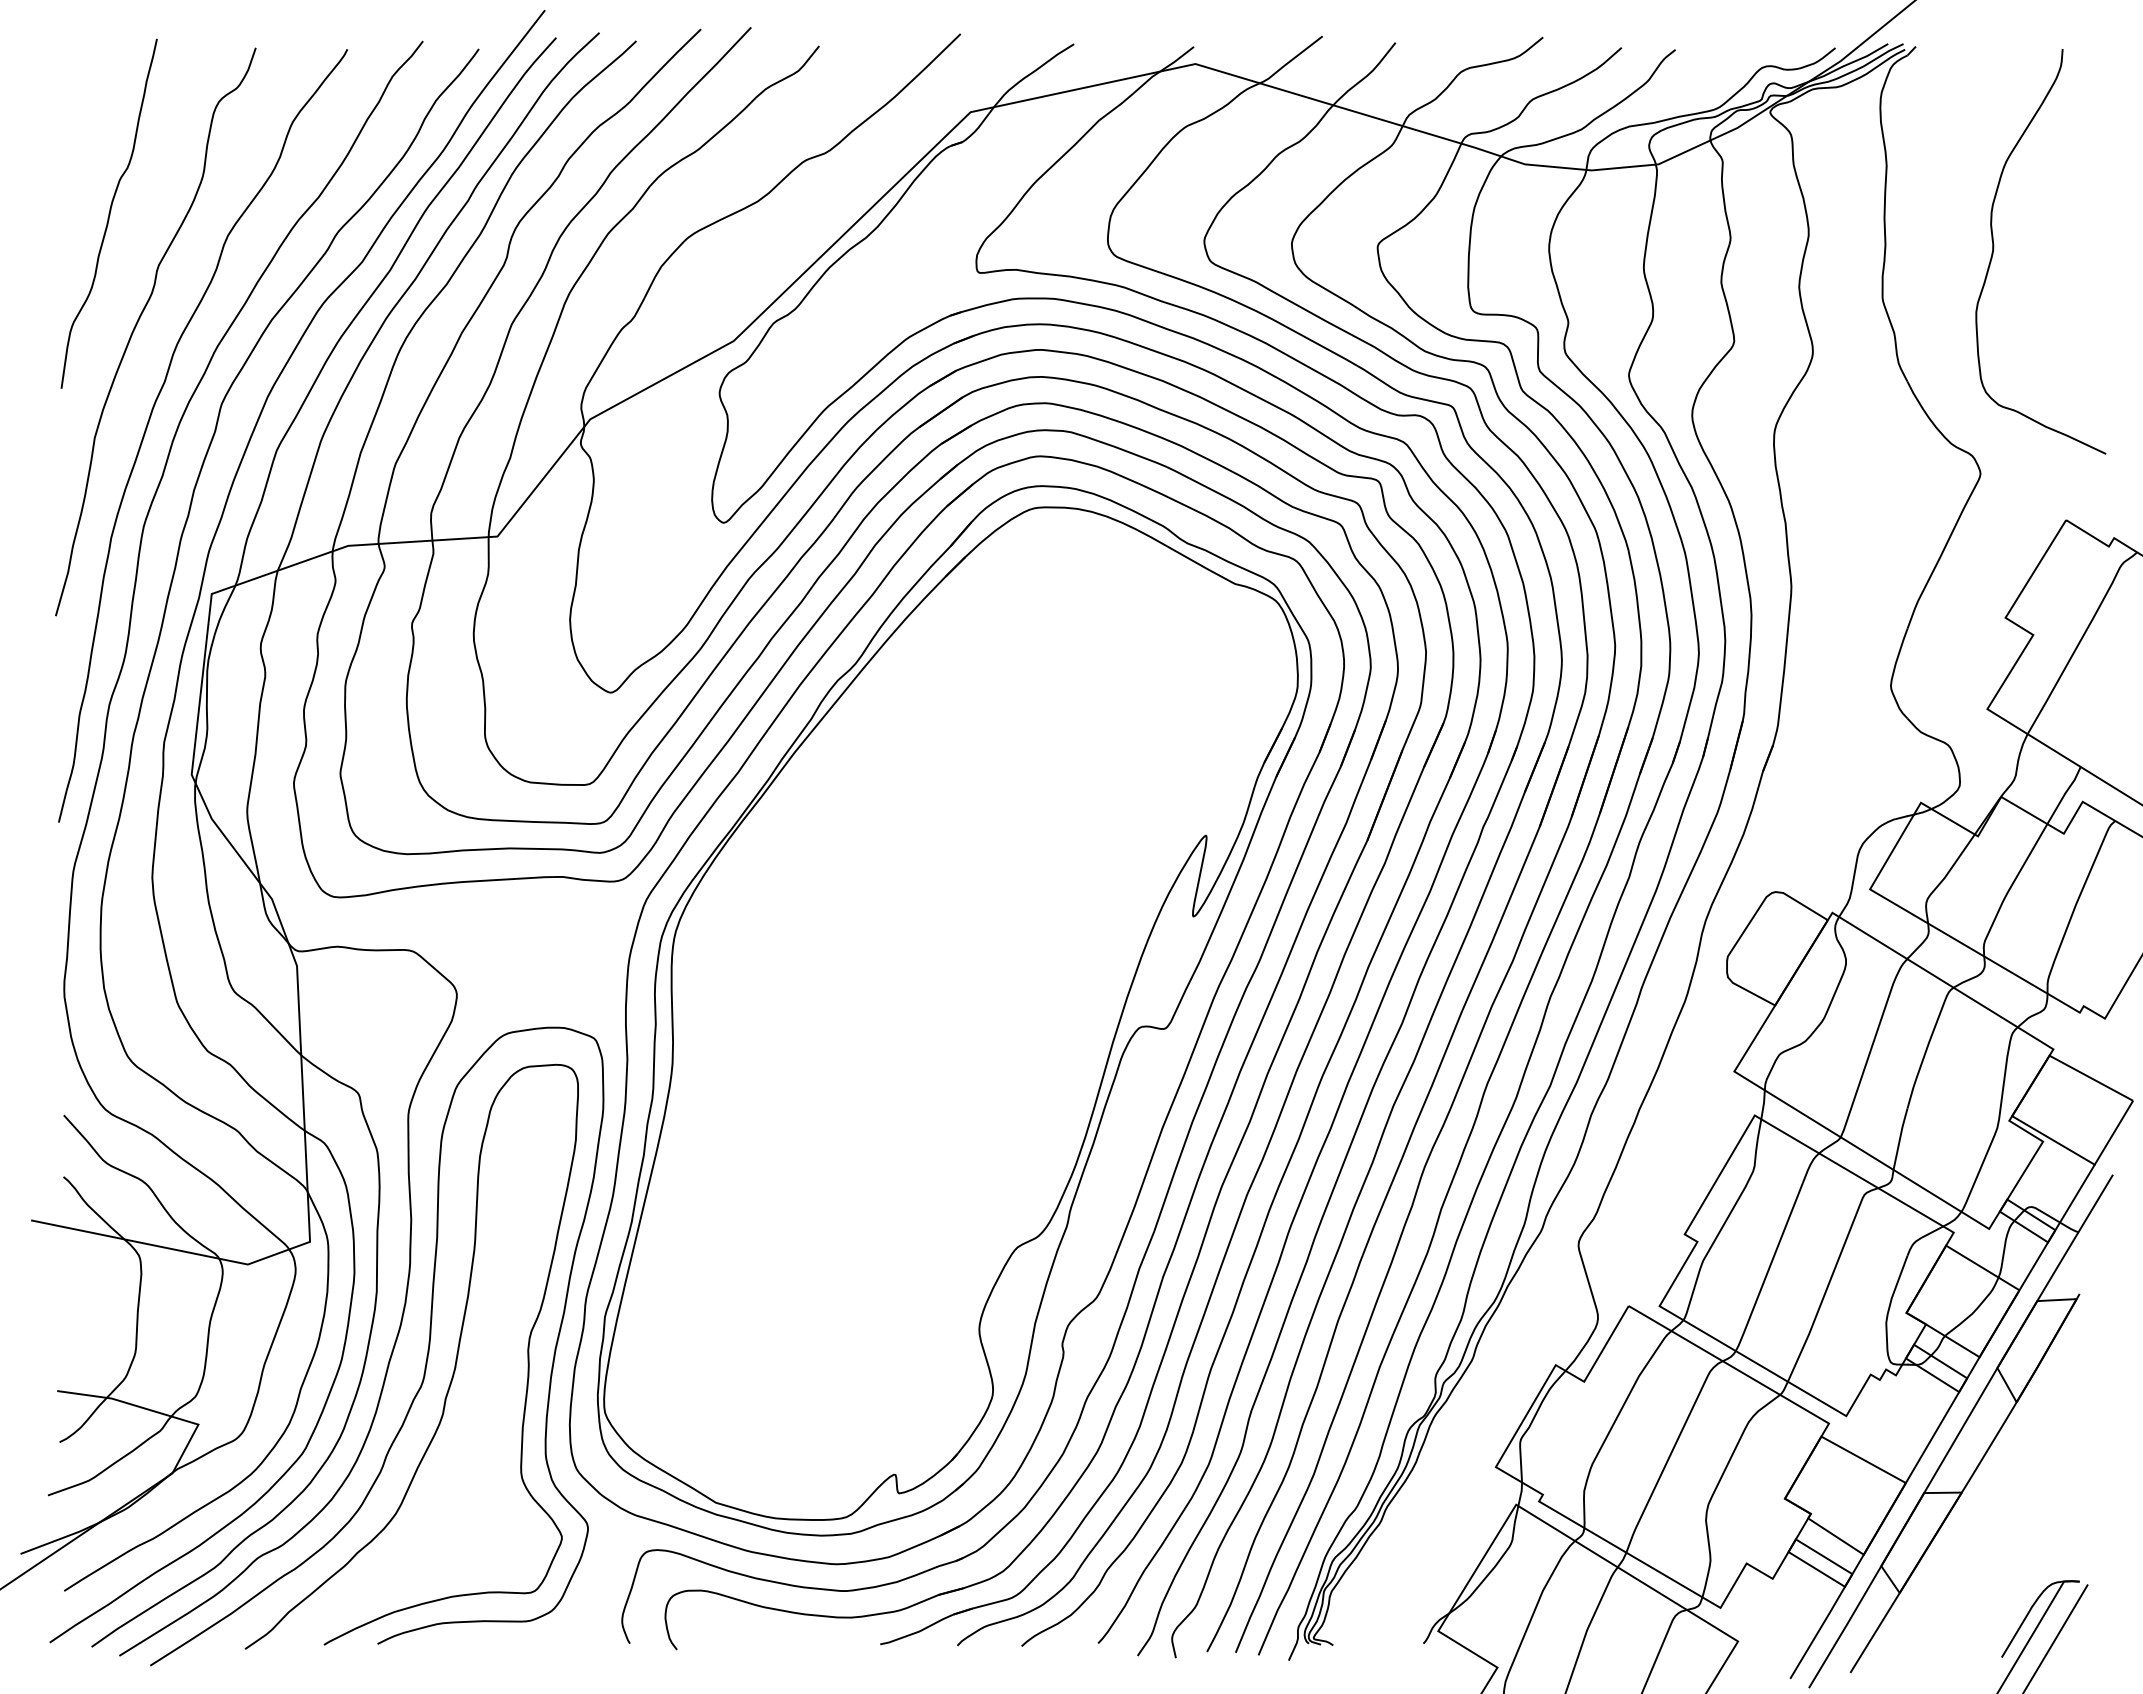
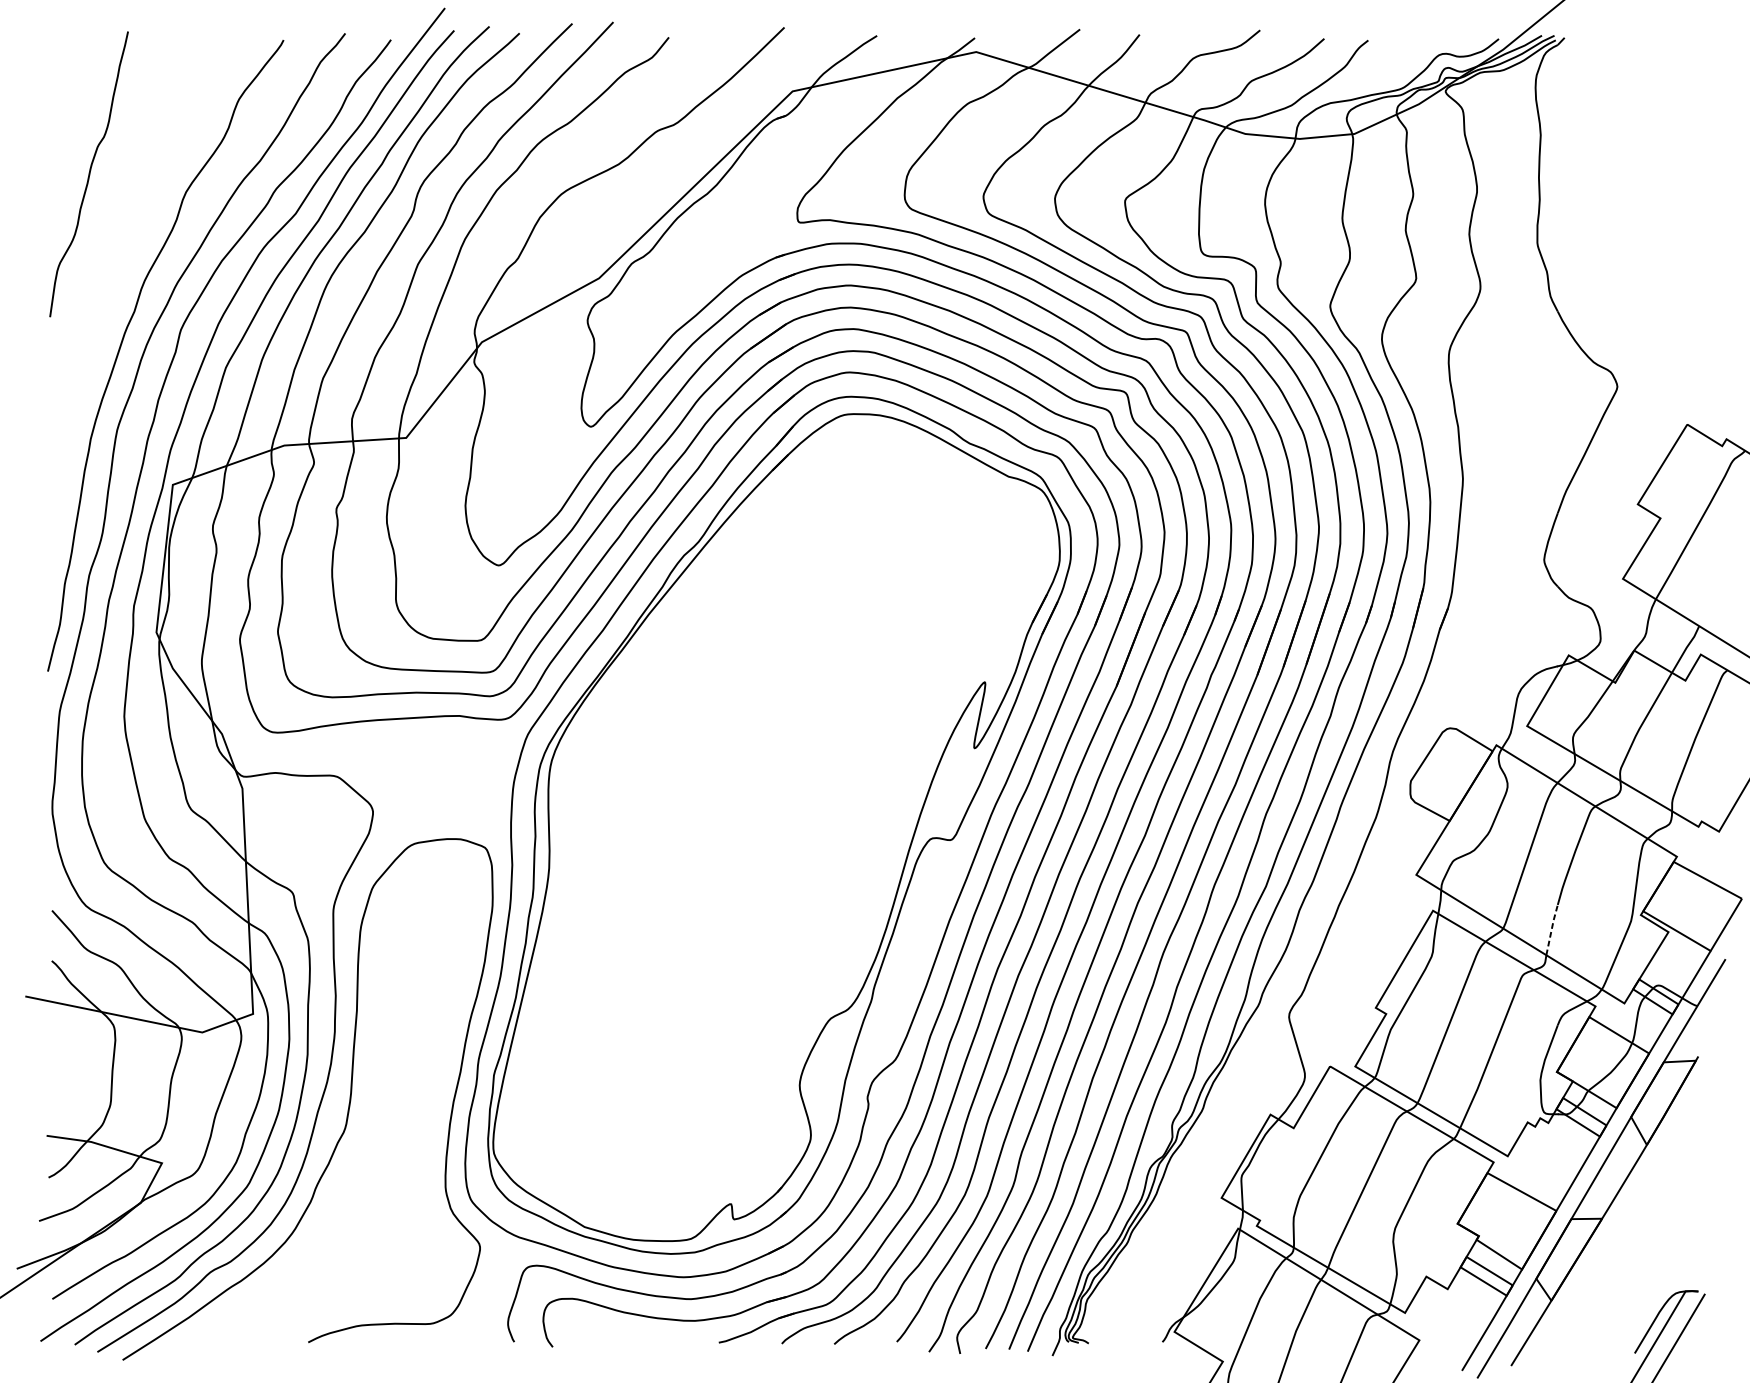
curve: (1994, 248) -> (1628, 202), removed
curve: (138, 322) -> (113, 263), removed
line: (1900, 1137) -> (1552, 928), solid -> dashed
curve: (454, 1364) -> (371, 1114), removed

